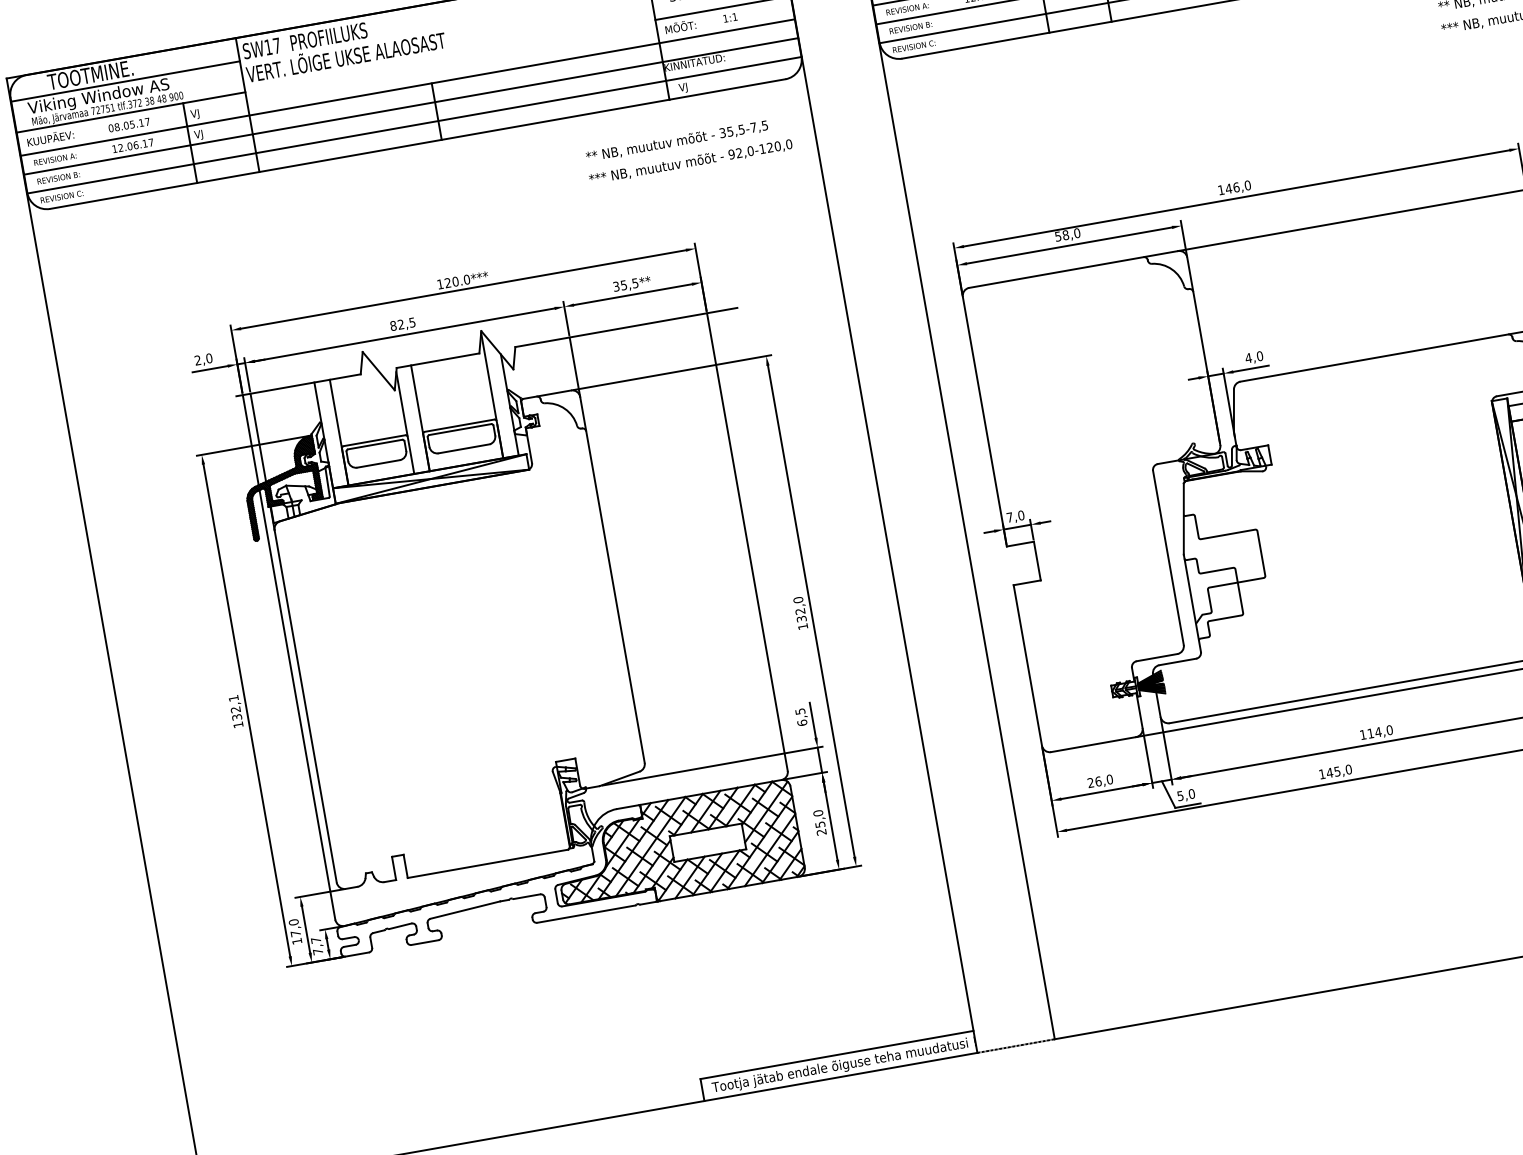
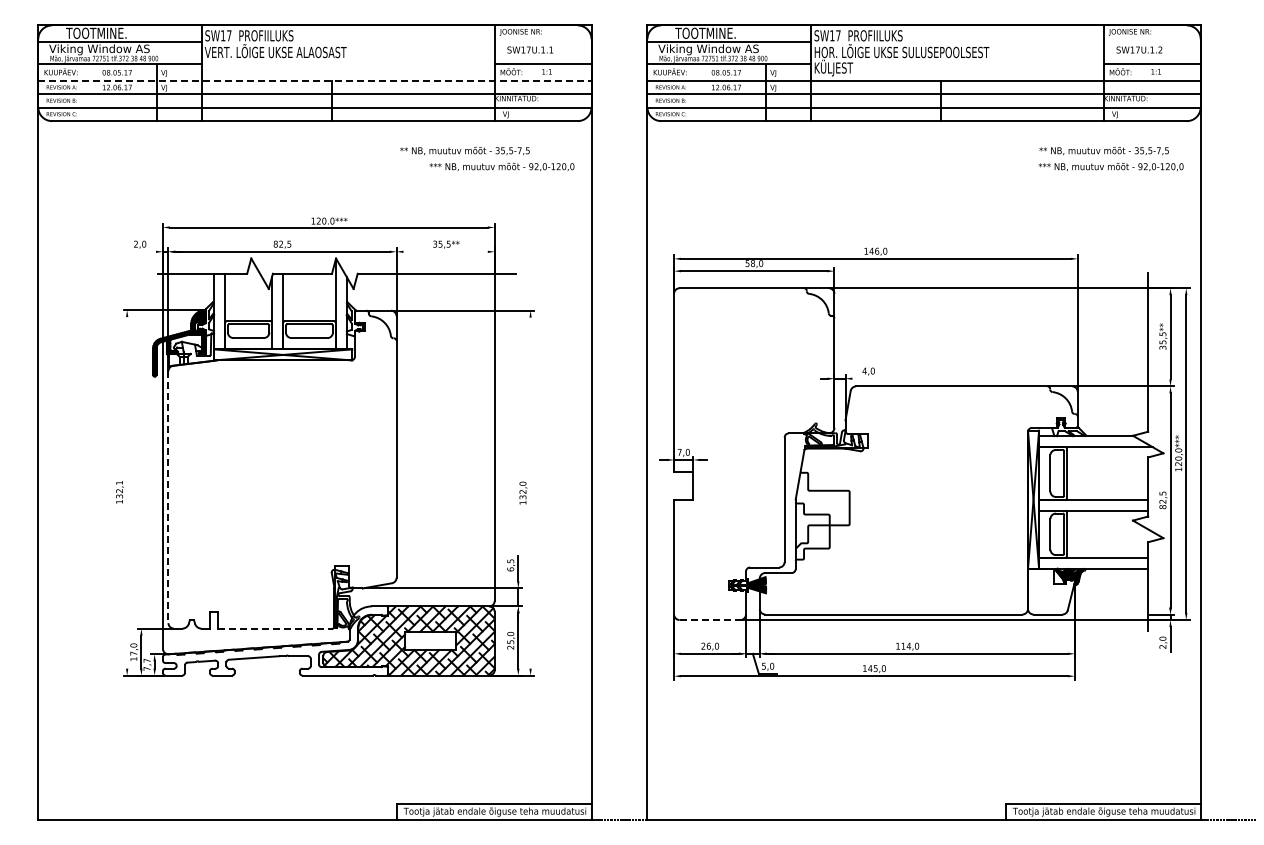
line: (407, 87) -> (314, 80), solid -> dashed
text: (676, 142) -> (464, 151), moved
line: (632, 294) -> (445, 251), removed
line: (210, 368) -> (143, 251), removed
line: (1250, 368) -> (864, 378), removed
line: (811, 610) -> (530, 492), removed
line: (305, 706) -> (168, 497), solid -> dashed
line: (247, 709) -> (127, 492), removed
line: (1094, 745) -> (710, 620), solid -> dashed
line: (489, 863) -> (276, 628), solid -> dashed

